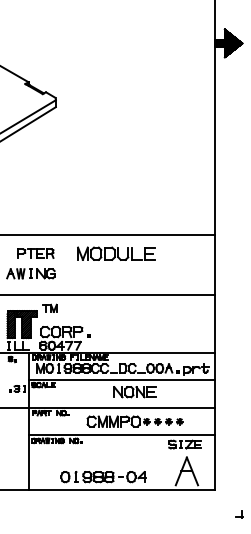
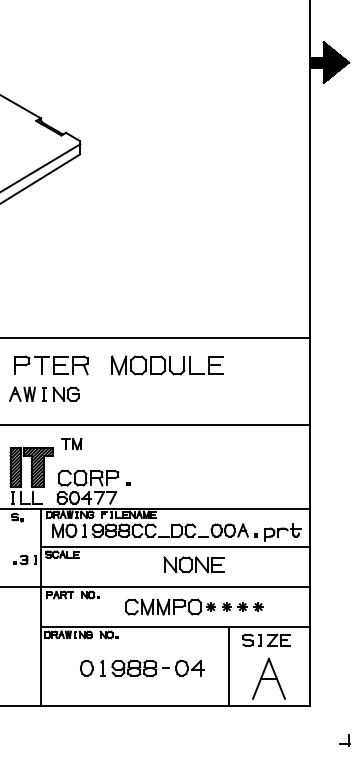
part: (35, 253) -> (50, 365), size x1.43
line: (159, 462) -> (229, 666), added
part: (103, 477) -> (141, 668), moved

